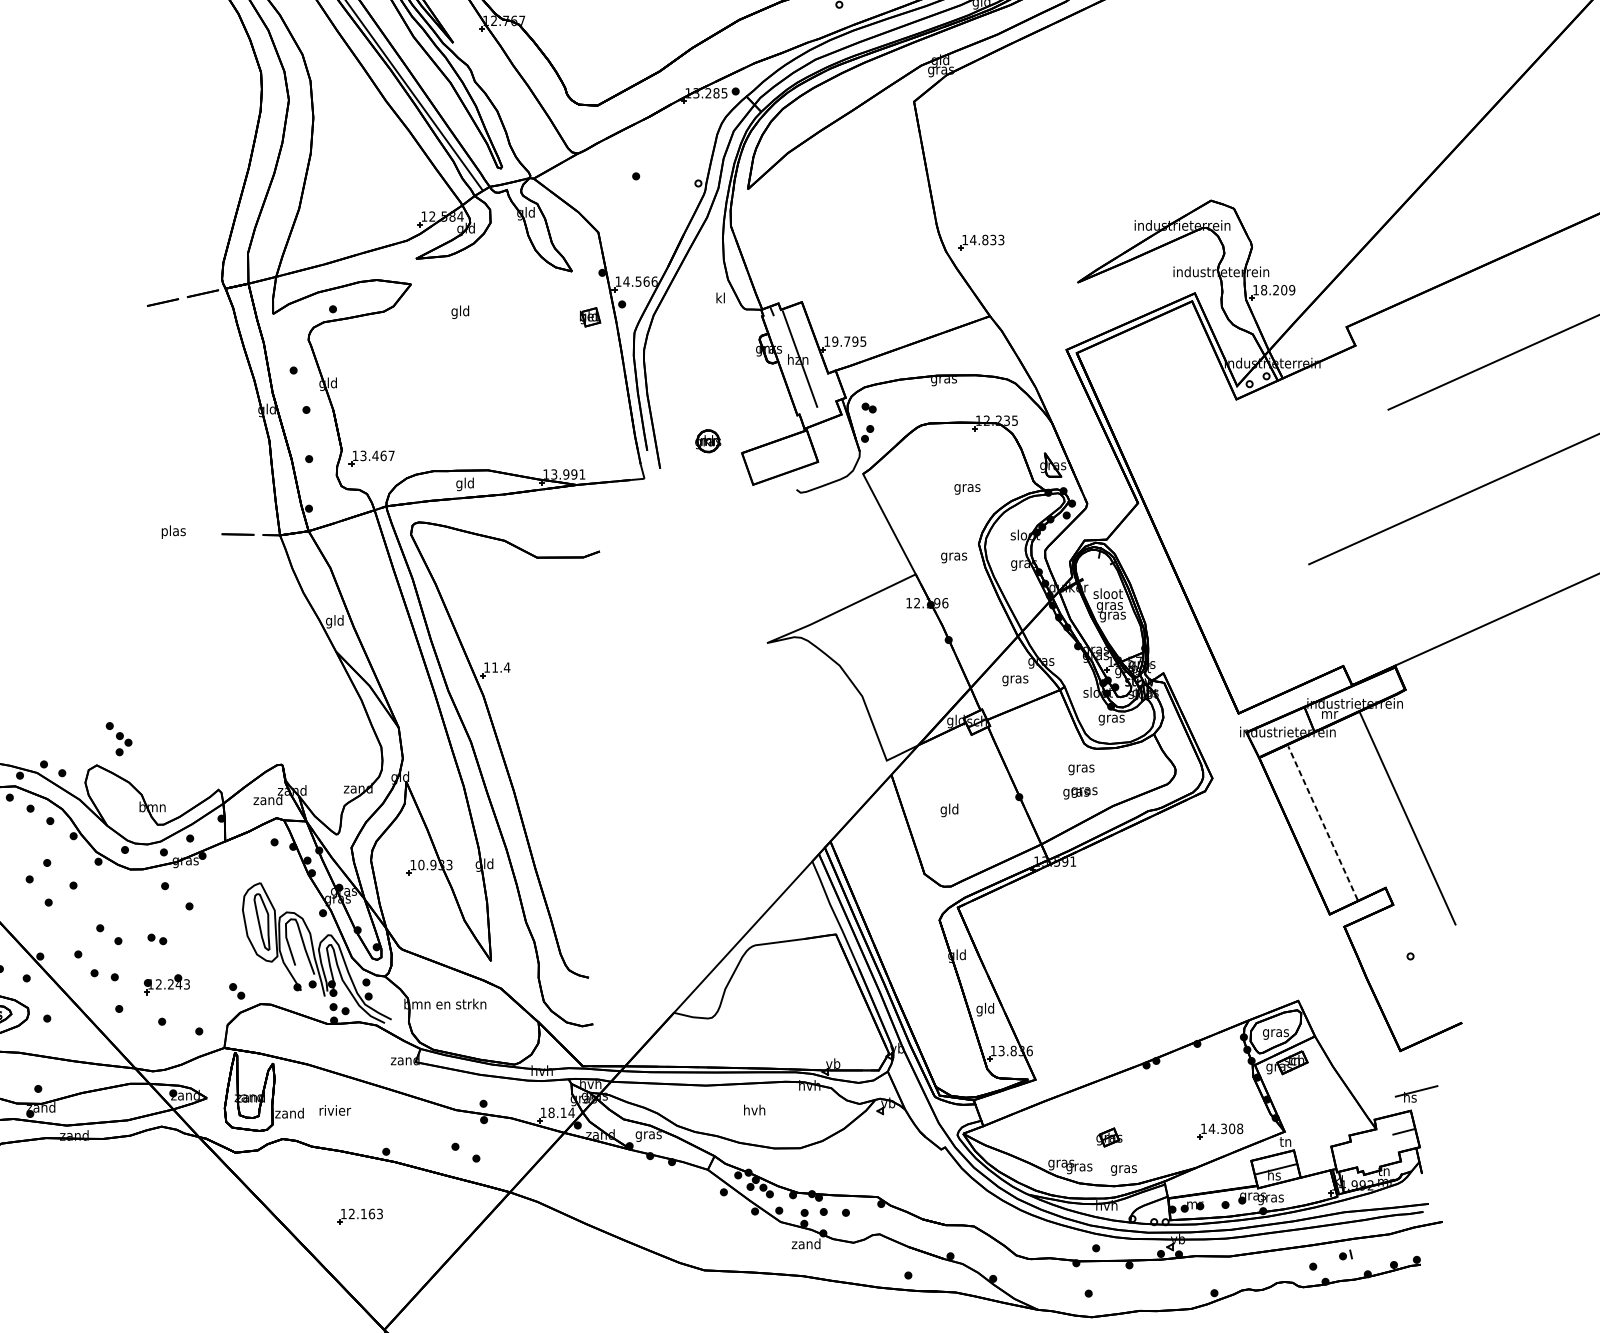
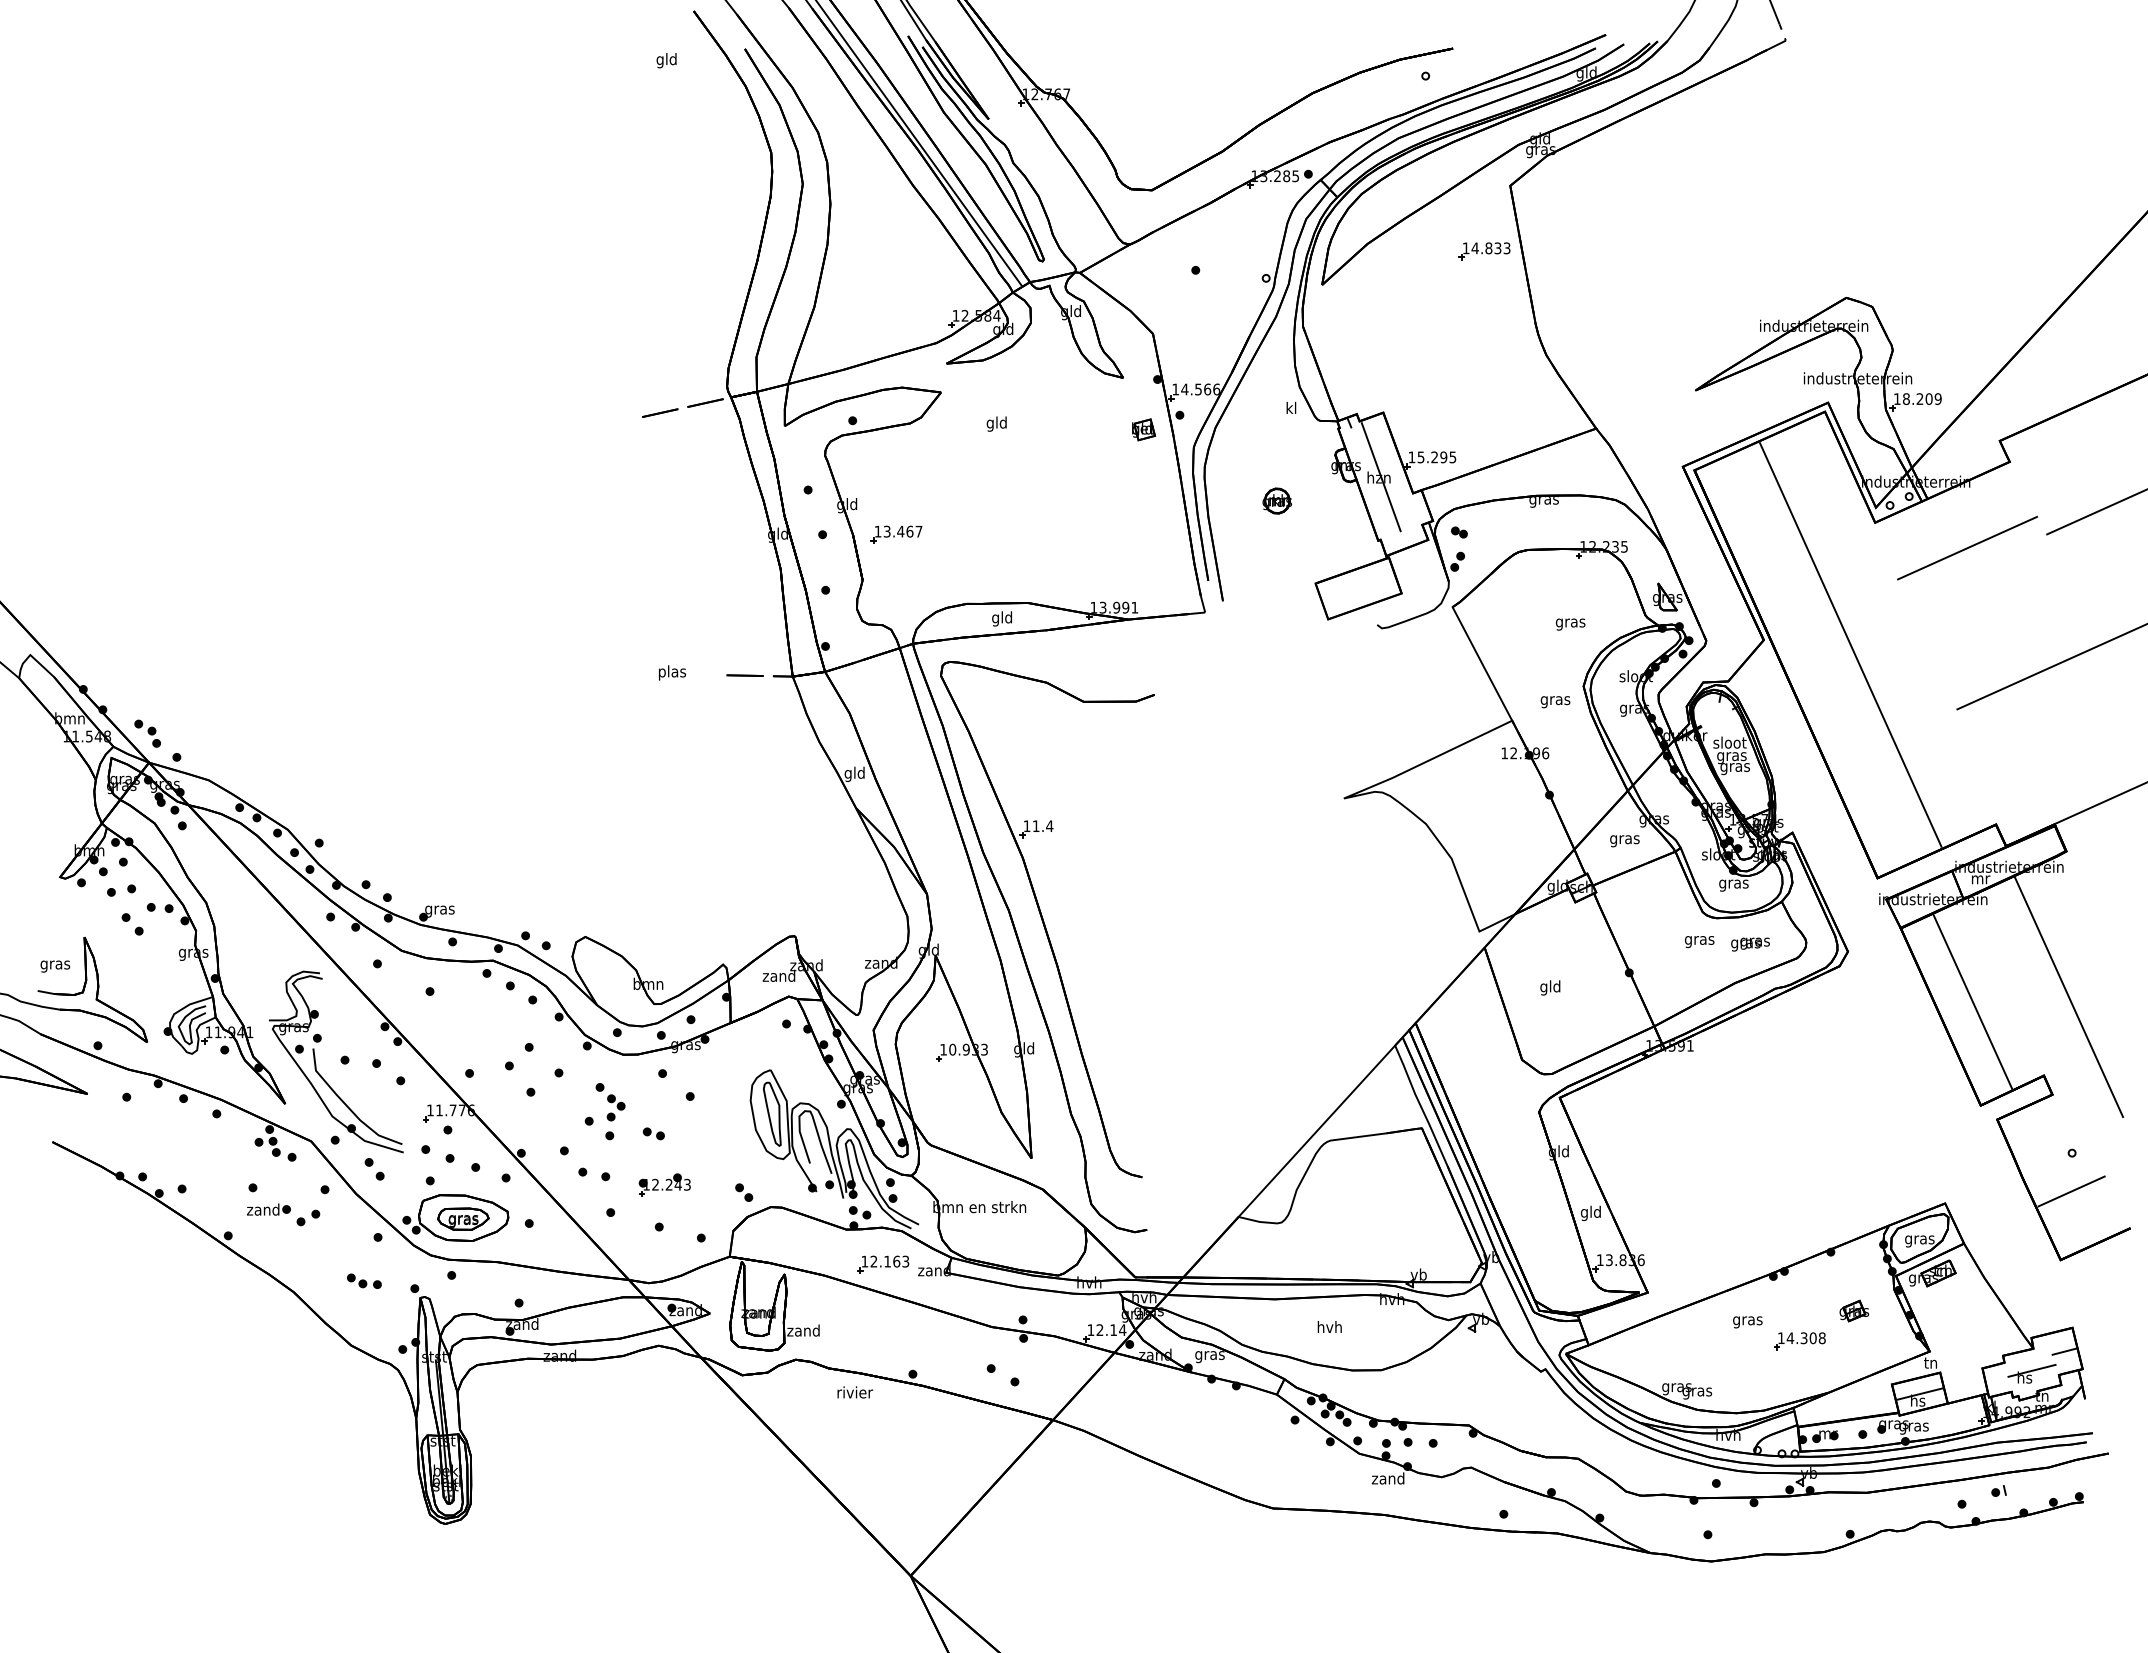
part: (981, 242) -> (1484, 251), moved
text: (840, 341) -> (1427, 457), 19.795 -> 15.295
line: (1318, 421) -> (1967, 547), added
part: (707, 440) -> (1276, 500), moved
part: (371, 458) -> (896, 534), moved
line: (1214, 507) -> (1850, 644), added
part: (119, 739) -> (610, 1102), moved
text: (1080, 793) -> (1750, 944), moved
line: (1322, 822) -> (1972, 1001), dashed -> solid
line: (1409, 990) -> (2071, 1191), added
part: (1416, 1093) -> (2031, 1373), moved
text: (335, 1110) -> (855, 1392), moved
text: (551, 1113) -> (1099, 1330), 18.14 -> 12.14
part: (1220, 1131) -> (1799, 1341), moved
part: (1109, 1137) -> (1854, 1310), moved
text: (1123, 1170) -> (1747, 1322), moved
part: (360, 1216) -> (883, 1264), moved

